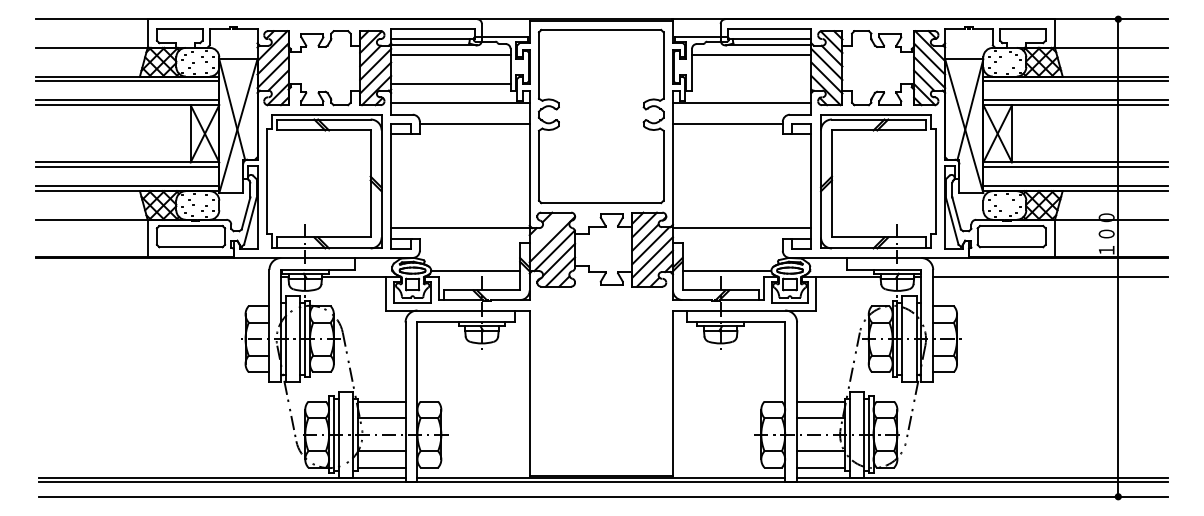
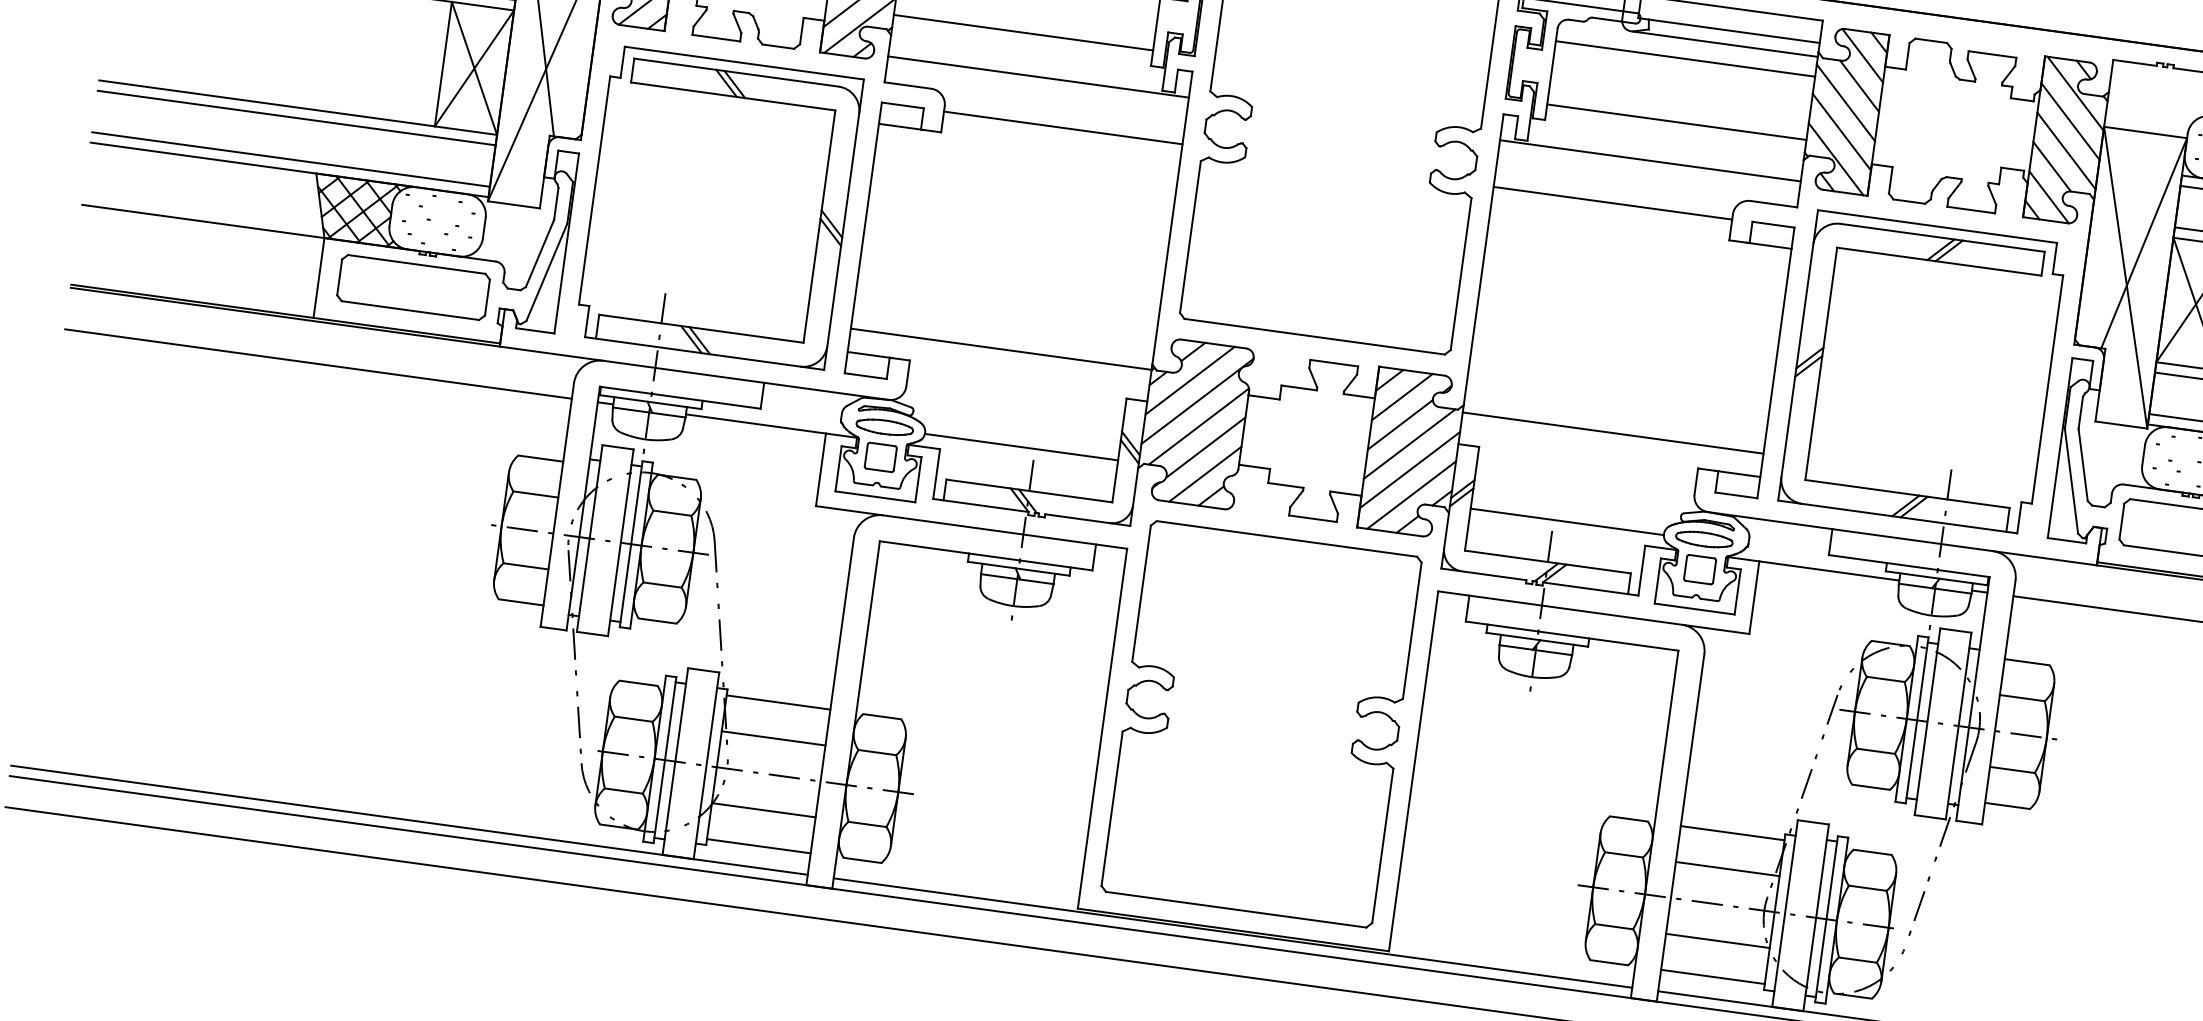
line: (751, 83) -> (1676, 121), added
line: (547, 230) -> (1189, 380), added
line: (152, 277) -> (317, 364), added
part: (601, 381) -> (1261, 724), added

